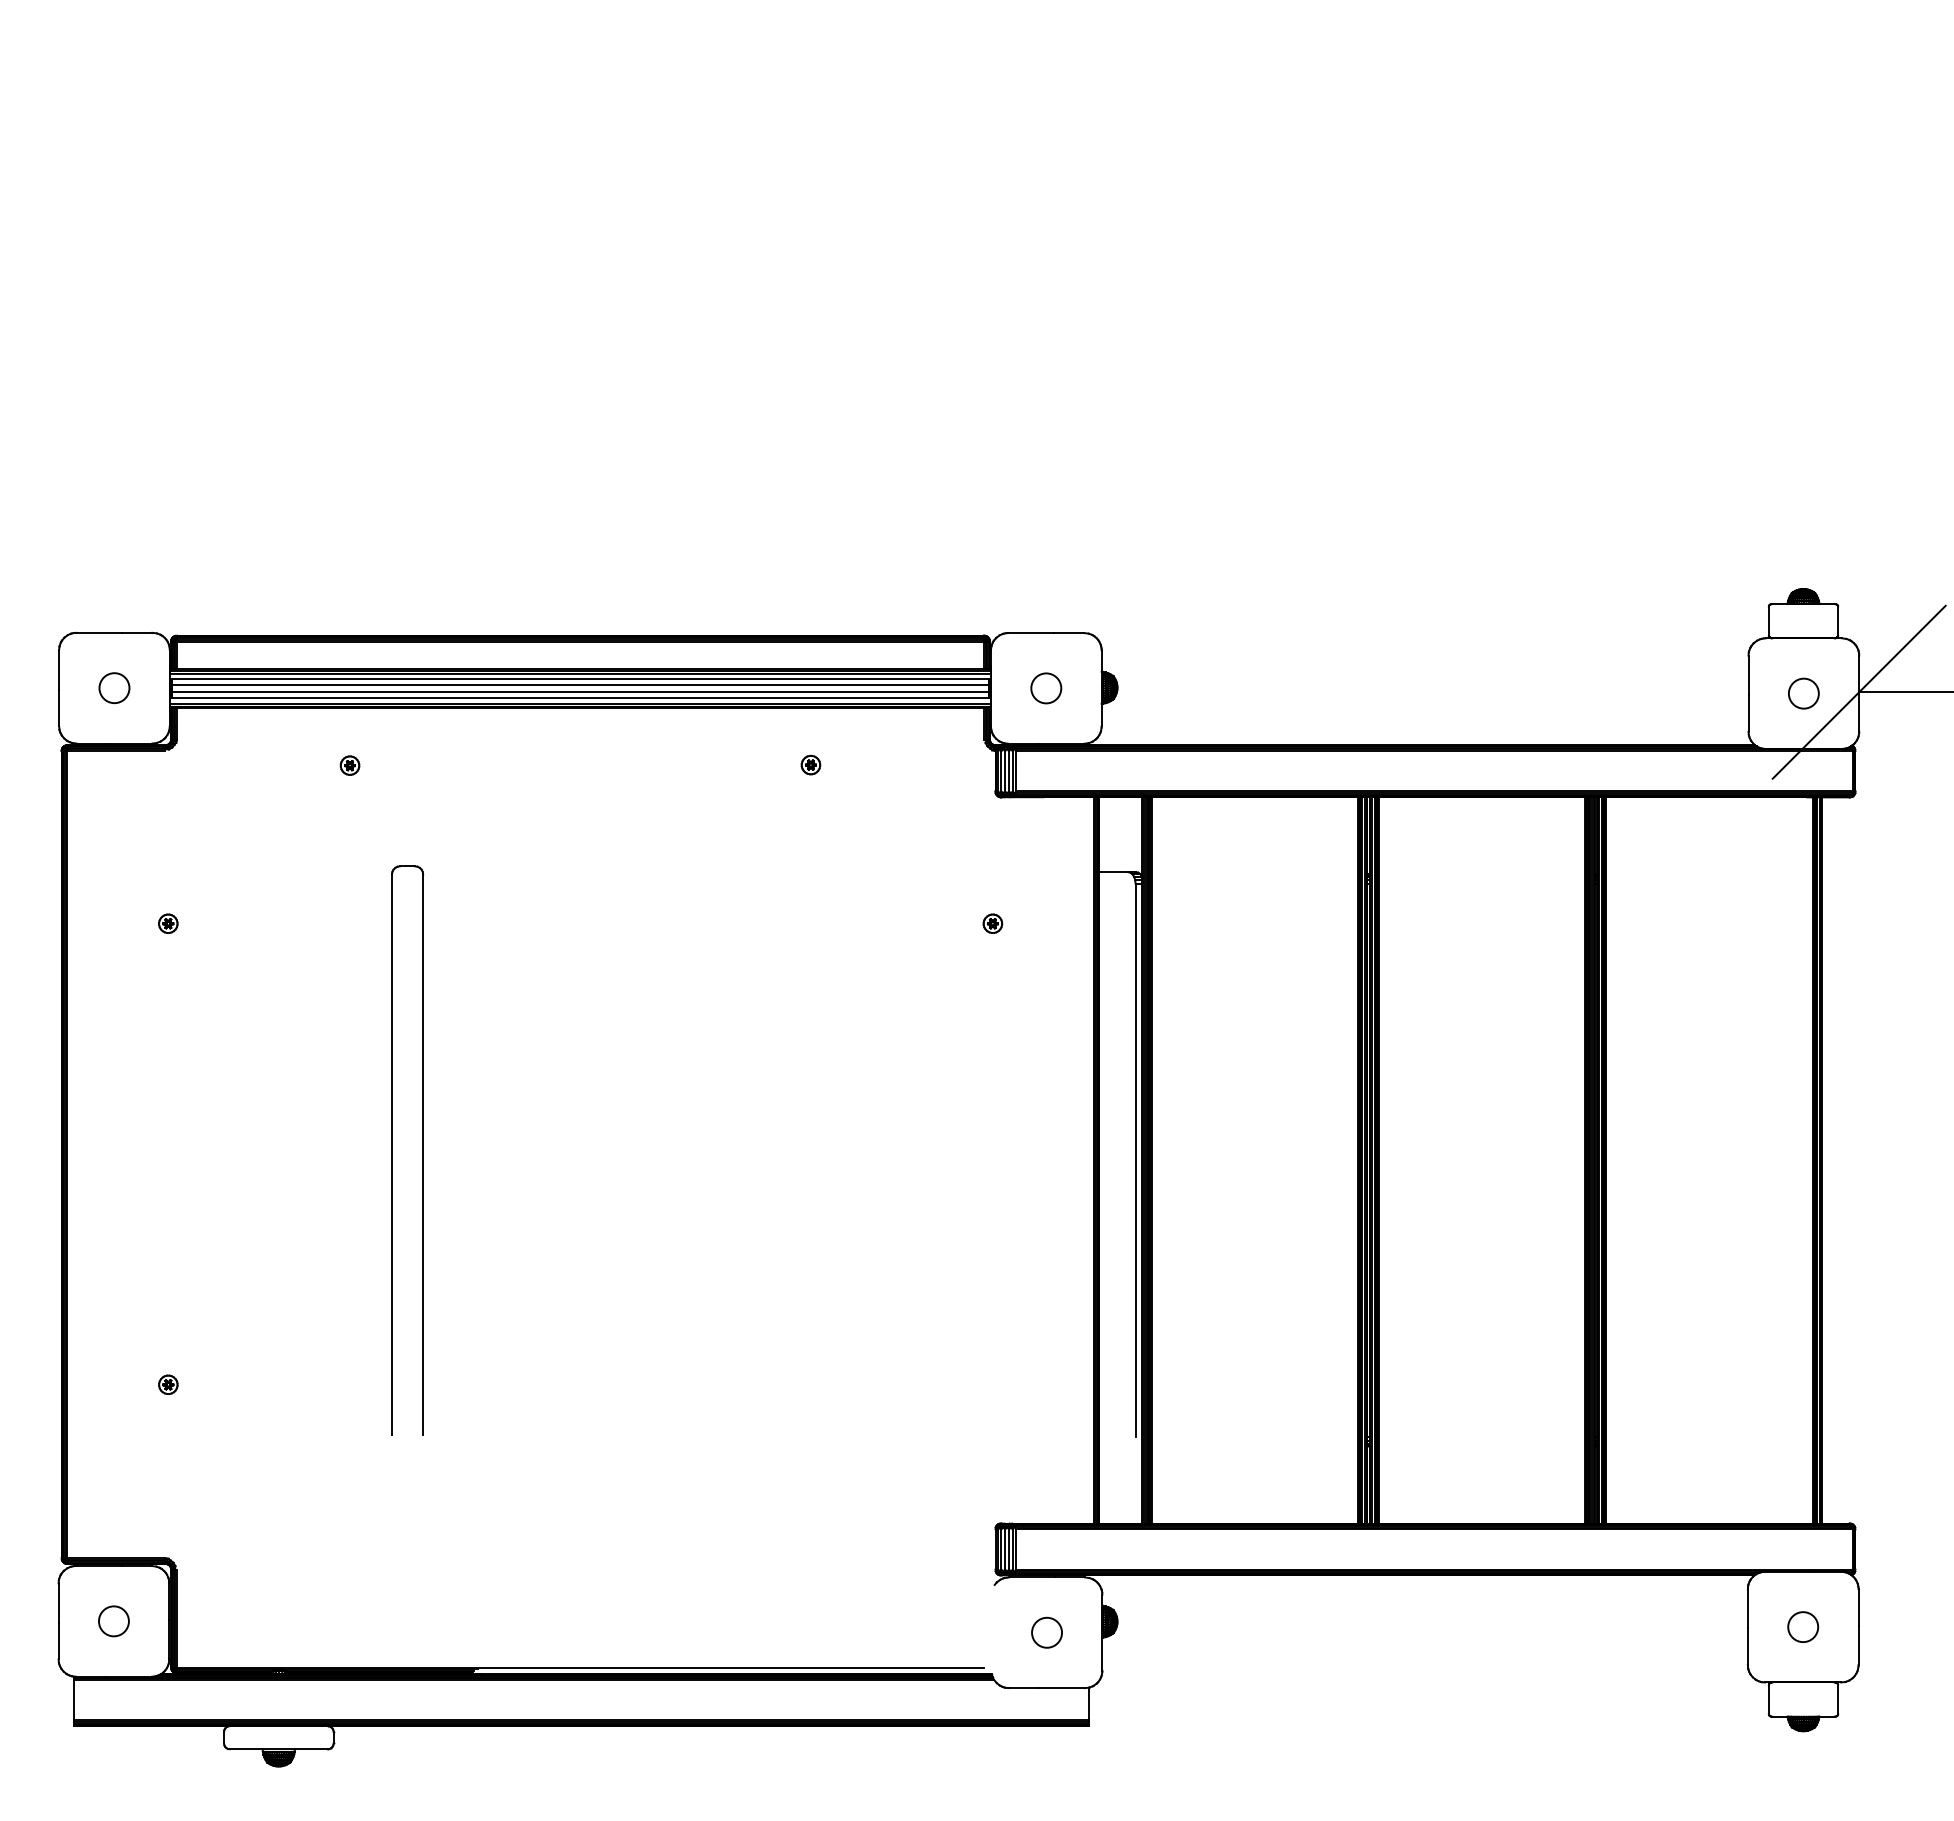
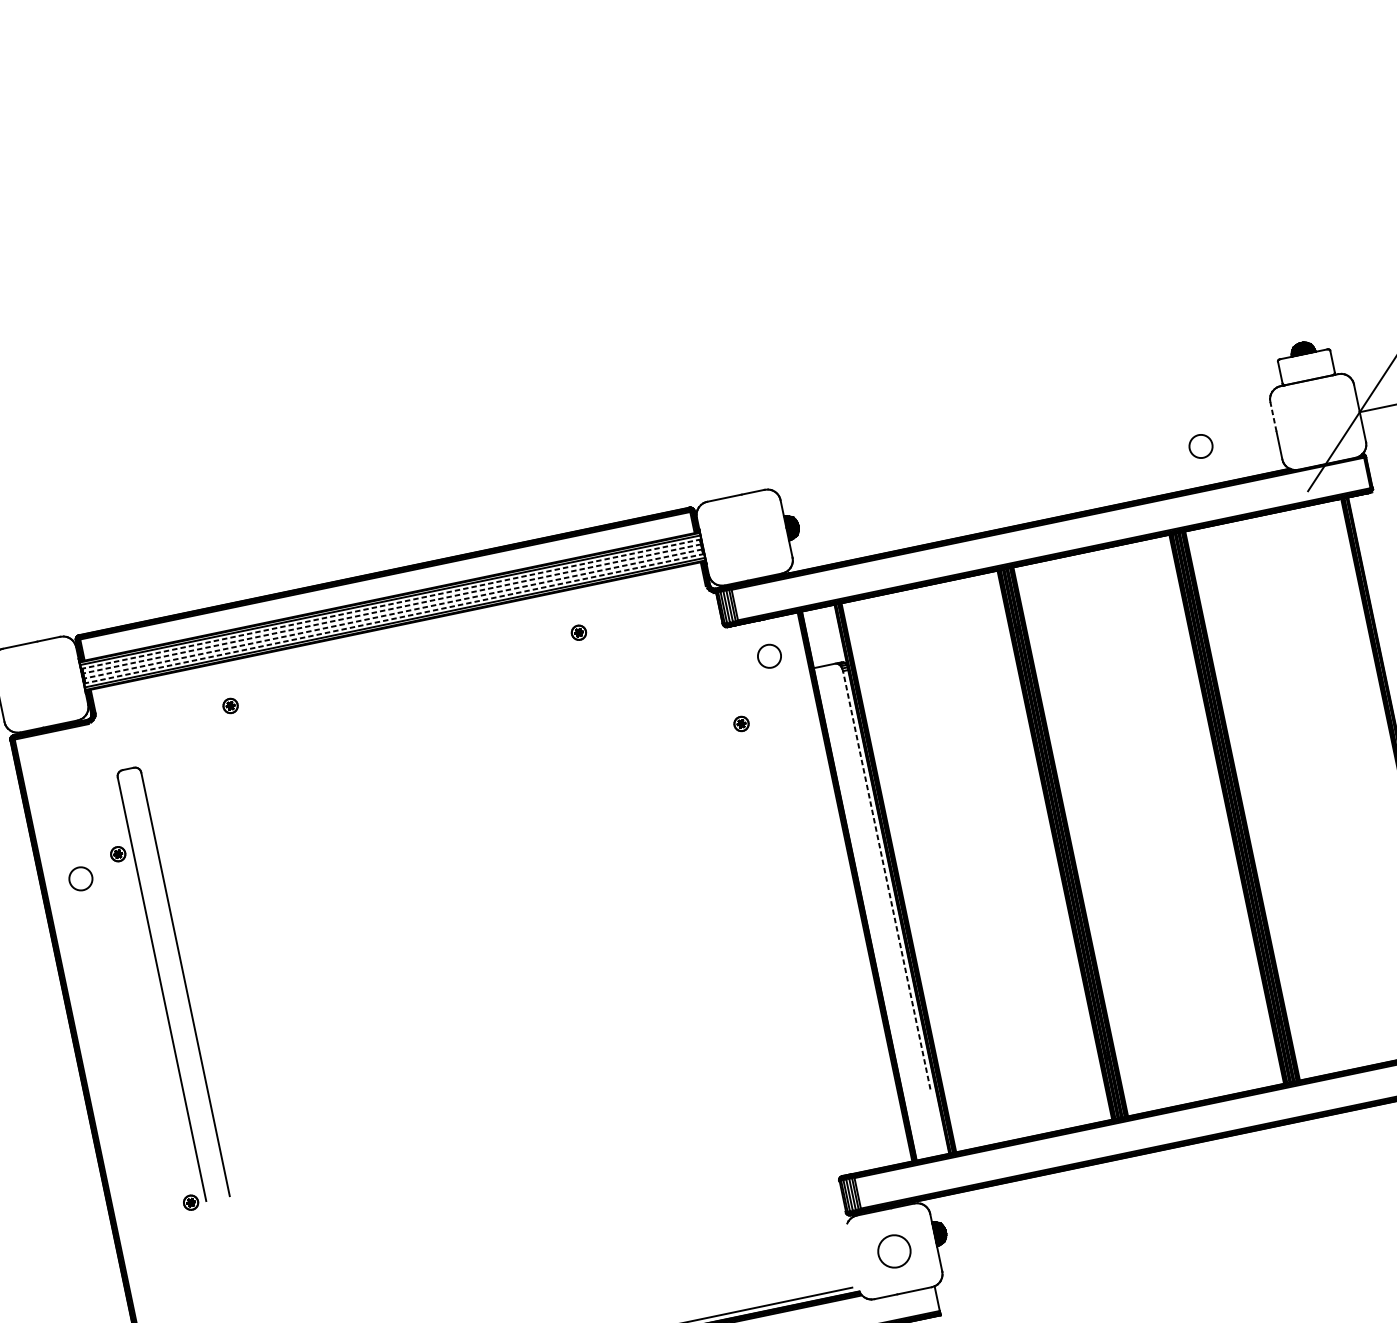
line: (1748, 675) -> (1273, 417), solid -> dashed
line: (580, 679) -> (391, 604), solid -> dashed
line: (580, 685) -> (392, 609), solid -> dashed
circle: (114, 687) -> (80, 878), moved
circle: (1046, 688) -> (769, 656), moved
line: (580, 692) -> (393, 614), solid -> dashed
circle: (1803, 693) -> (1200, 446), moved
line: (580, 698) -> (394, 618), solid -> dashed
part: (392, 1150) -> (161, 986), moved
line: (1135, 1160) -> (886, 880), solid -> dashed
circle: (1046, 1632) -> (893, 1251), size x1.4

